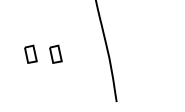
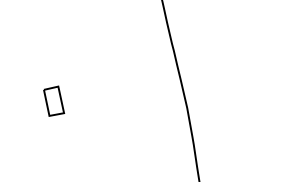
part: (55, 53) -> (95, 99), removed

